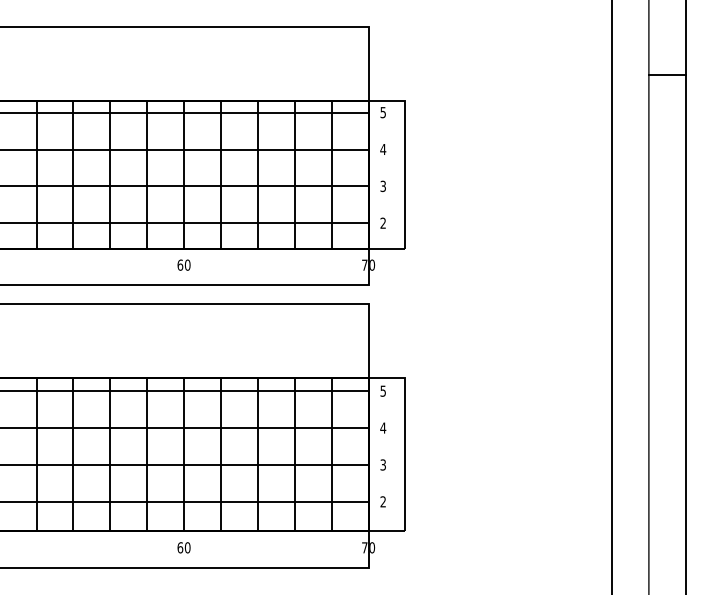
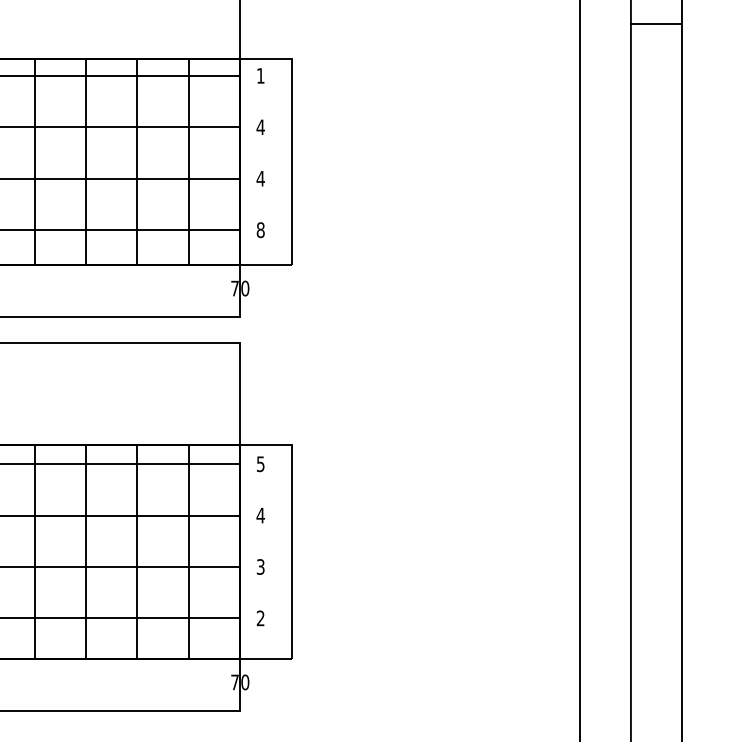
text: (382, 112) -> (259, 75), 5 -> 1
text: (383, 186) -> (261, 178), 3 -> 4
text: (383, 222) -> (261, 229), 2 -> 8

